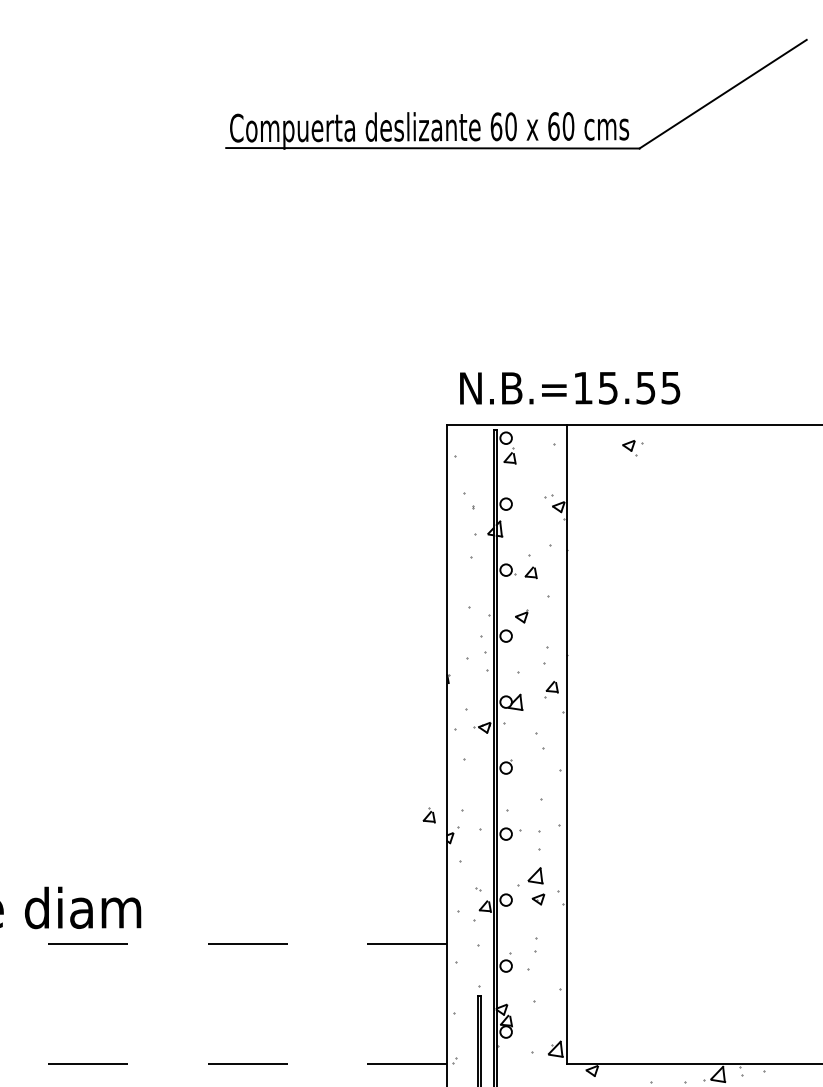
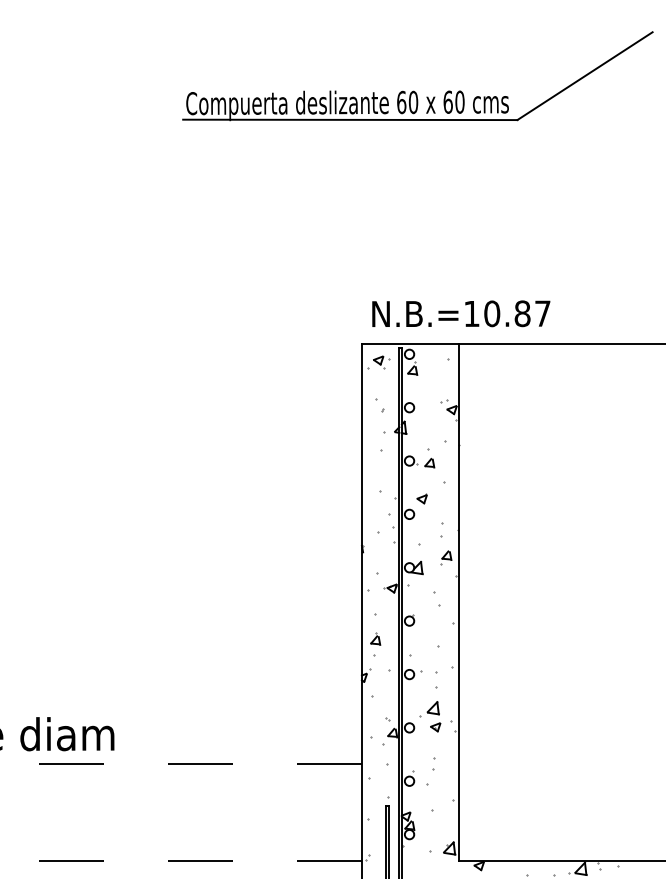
text: (639, 387) -> (517, 313), N.B.=15.55 -> N.B.=10.87
part: (632, 448) -> (381, 362), moved
part: (428, 815) -> (375, 639), moved

